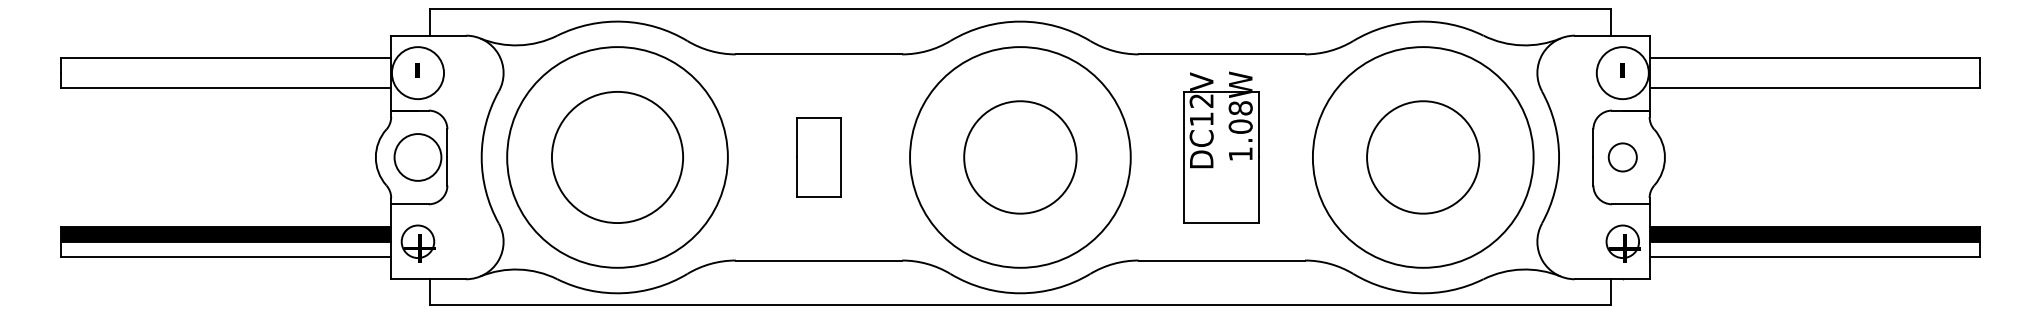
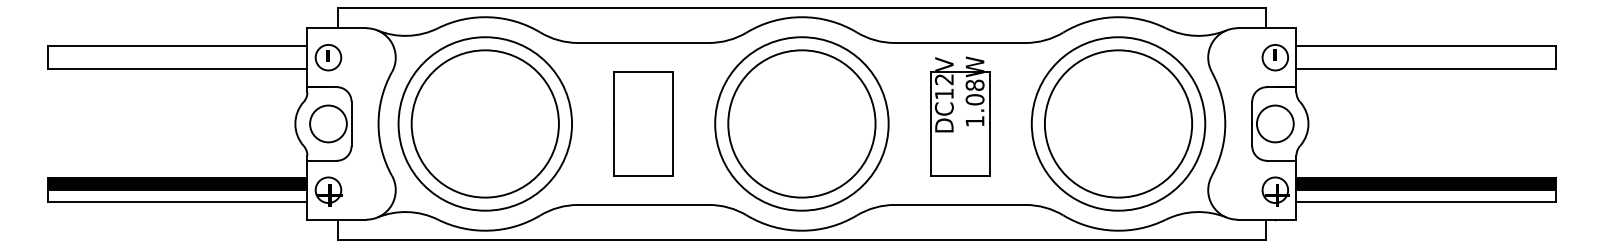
circle: (417, 72) -> (328, 57), size x0.62
circle: (1622, 72) -> (1275, 57), size x0.62
circle: (617, 157) -> (485, 124), size x1.43
part: (818, 157) -> (643, 124), size x1.67
circle: (1020, 157) -> (802, 124), size x1.67
circle: (1422, 157) -> (1117, 124), size x1.67
circle: (1622, 157) -> (1275, 124), size x1.67

